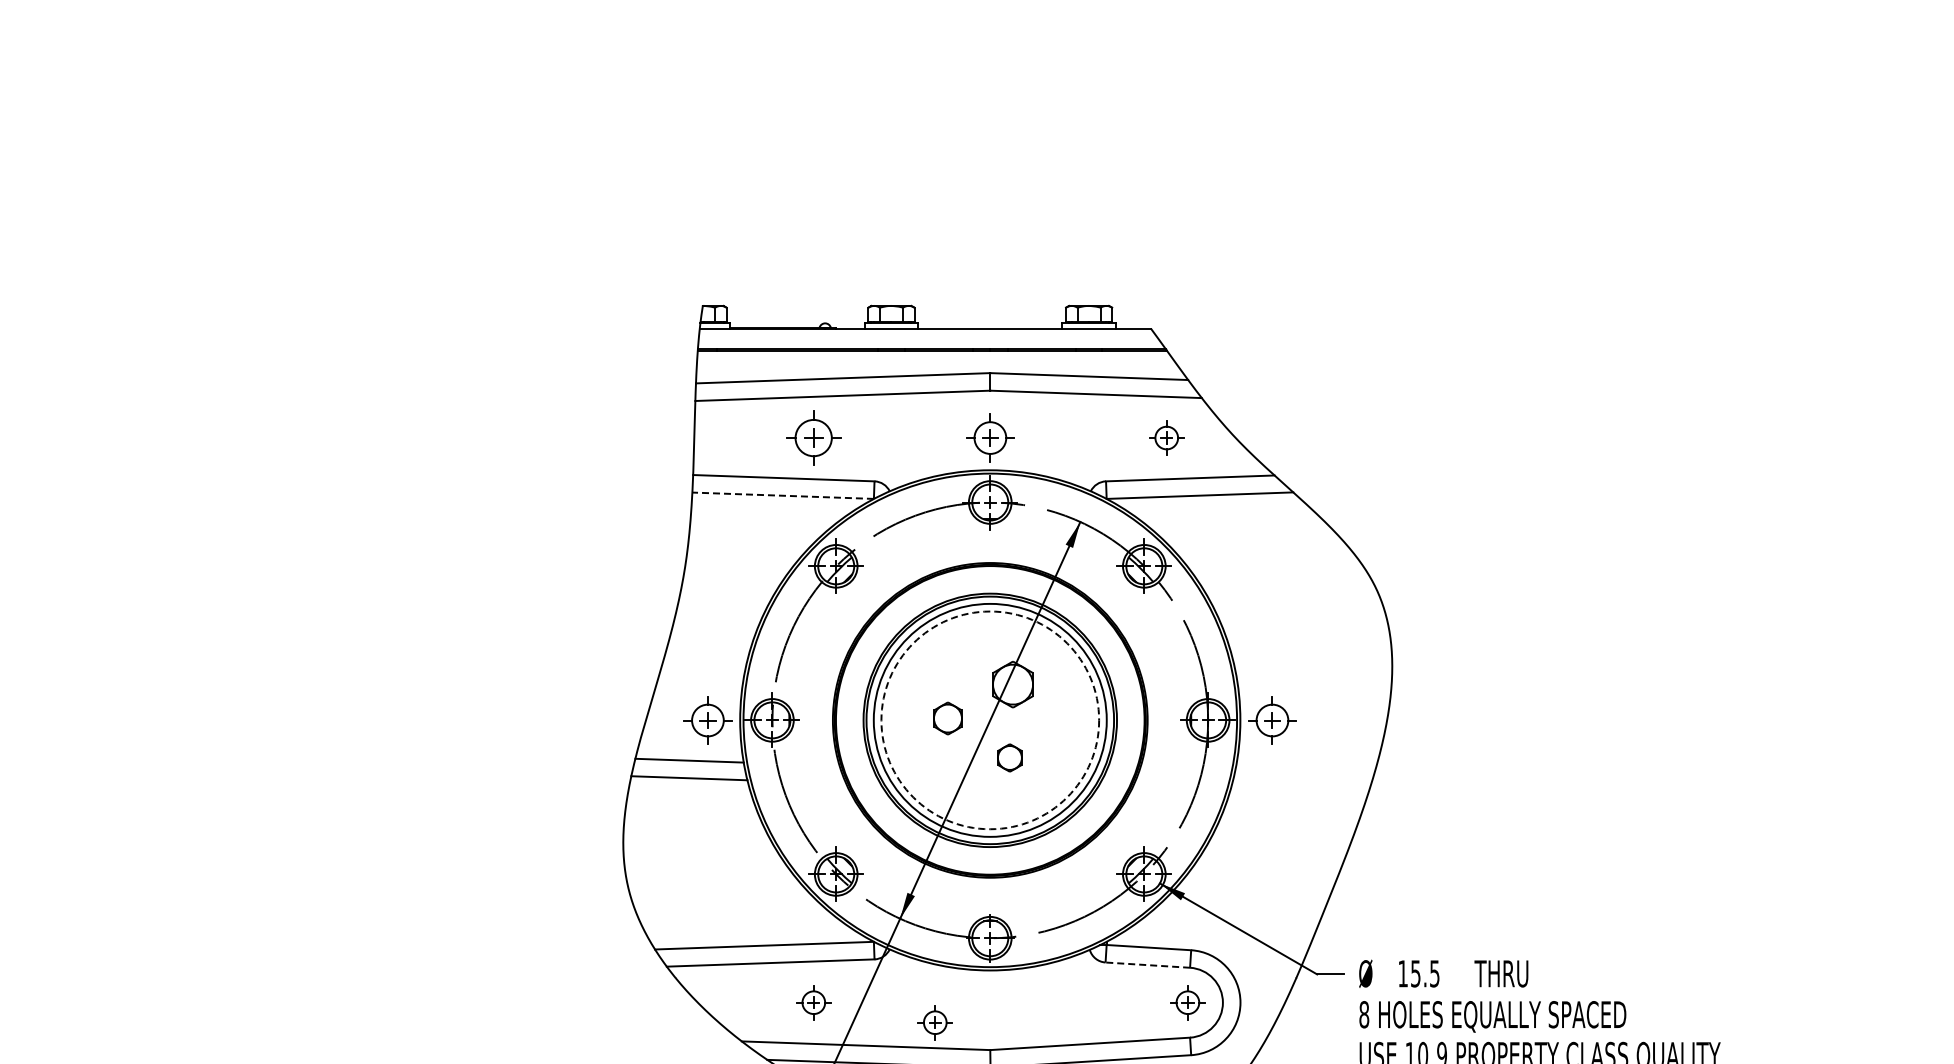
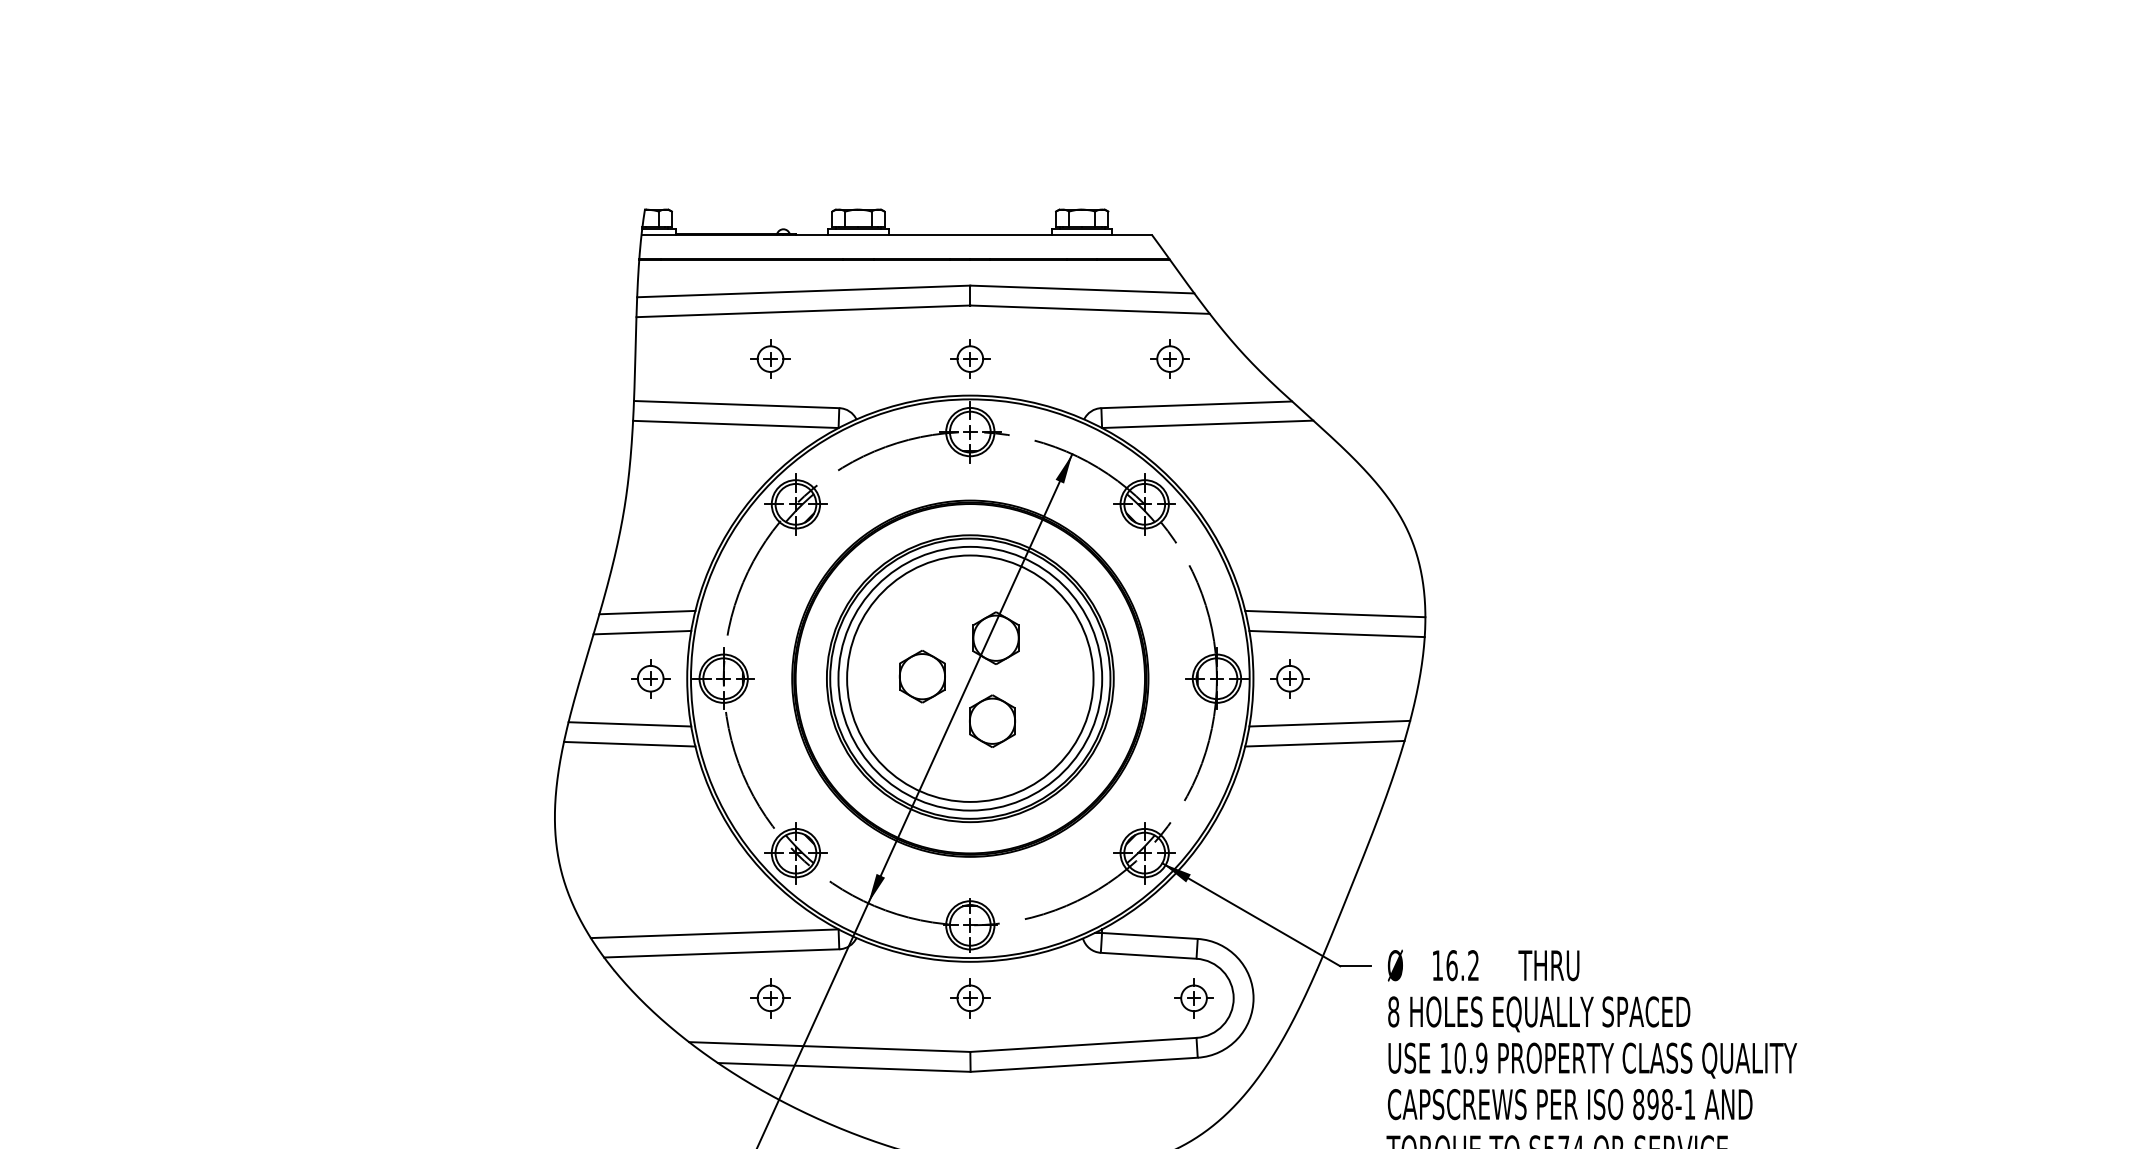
part: (813, 437) -> (770, 358), size x0.62
part: (989, 437) -> (969, 358), size x0.71
line: (783, 495) -> (736, 424), dashed -> solid
line: (704, 661) -> (646, 612), added
line: (1312, 663) -> (1335, 614), added
line: (700, 679) -> (642, 632), added
line: (1313, 680) -> (1336, 633), added
part: (947, 718) -> (921, 676), size x1.43
part: (707, 719) -> (650, 677), size x0.71
part: (1272, 719) -> (1289, 677), size x0.71
circle: (990, 720) -> (970, 678), dashed -> solid
part: (1009, 757) -> (992, 720), size x1.67
line: (1307, 759) -> (1329, 723), added
line: (1303, 777) -> (1324, 743), added
line: (1147, 965) -> (1148, 956), dashed -> solid
text: (1425, 973) -> (1462, 965), 15.5 -> 16.2
part: (934, 1022) -> (969, 998), moved

